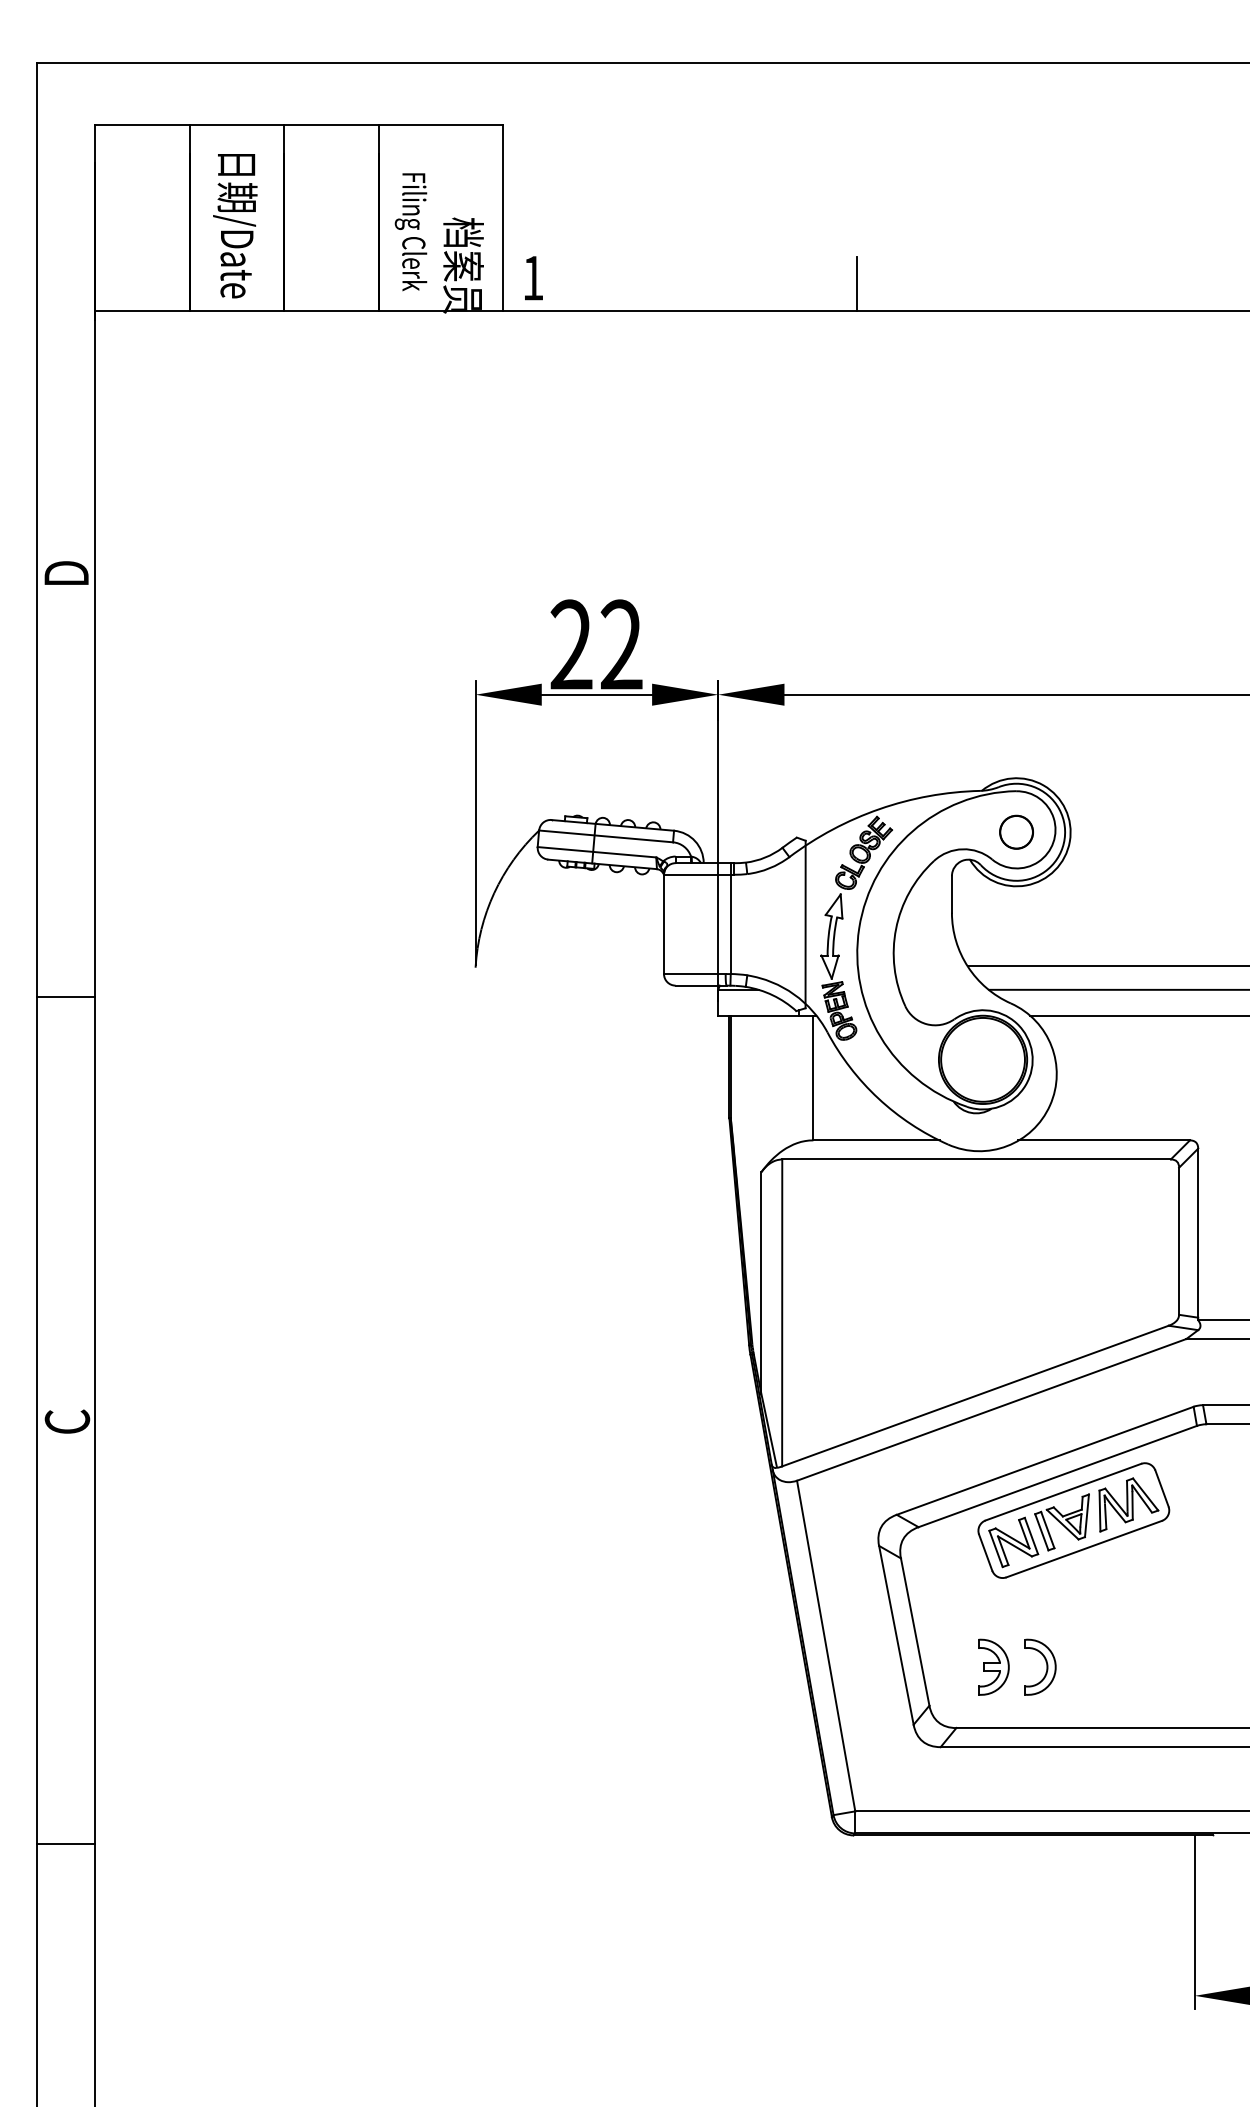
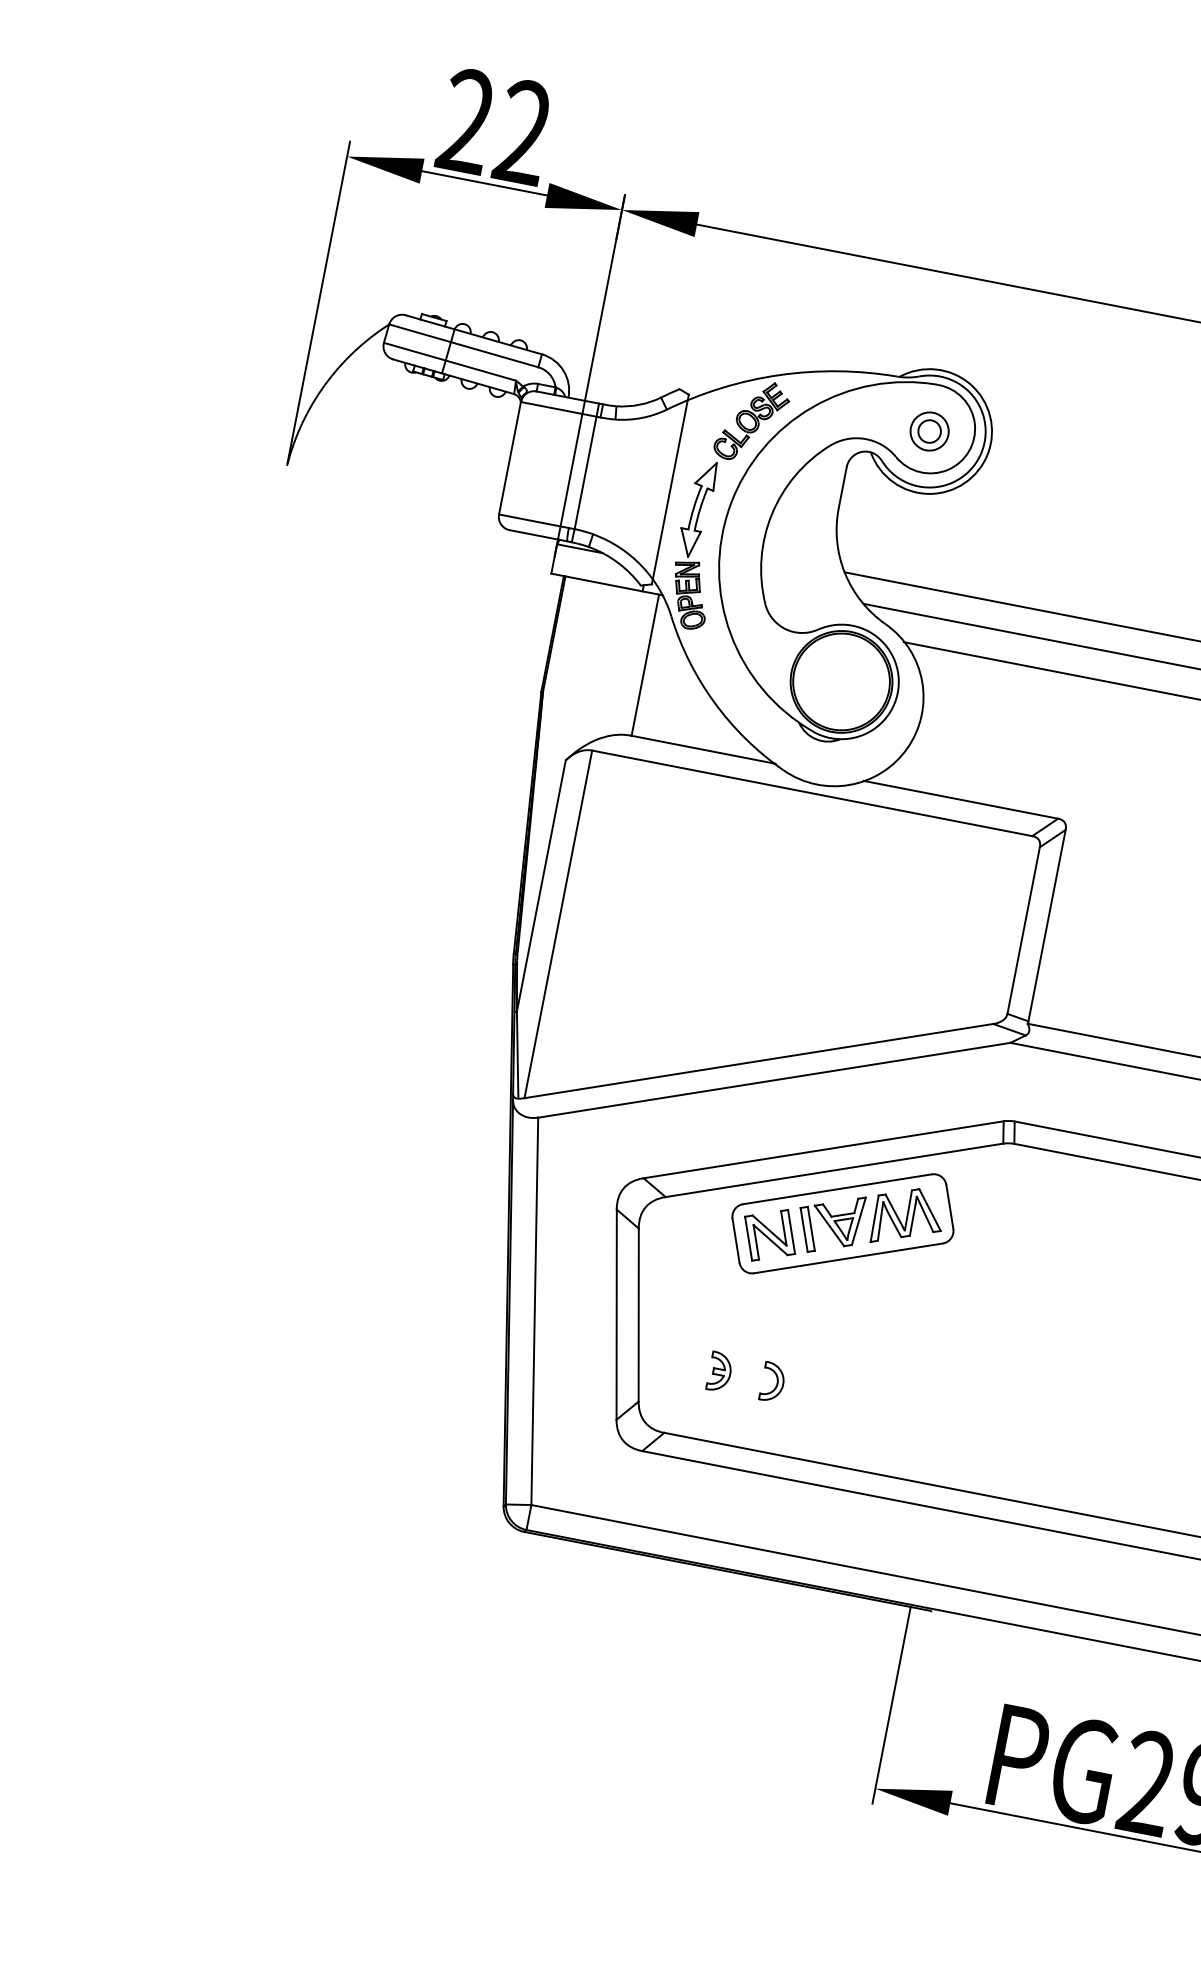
circle: (1016, 831) -> (929, 430), size x0.6
part: (993, 1666) -> (719, 1371), size x0.6
part: (1040, 1666) -> (773, 1381), size x0.6

